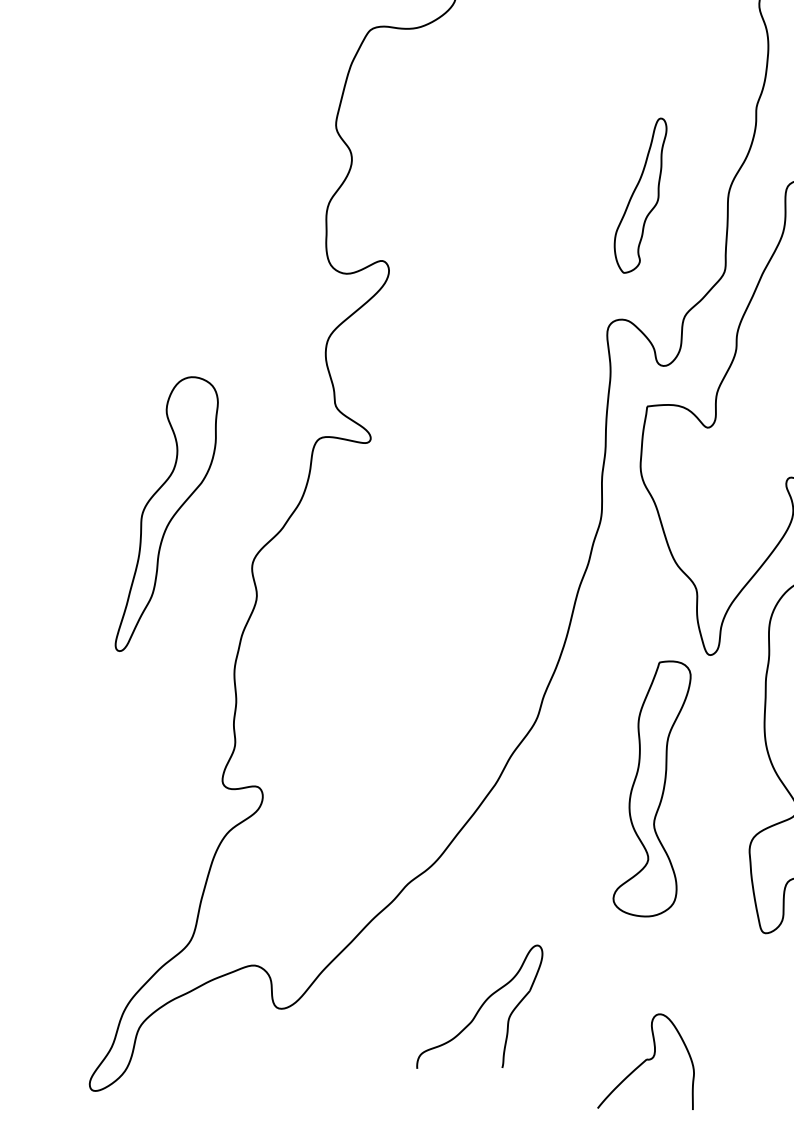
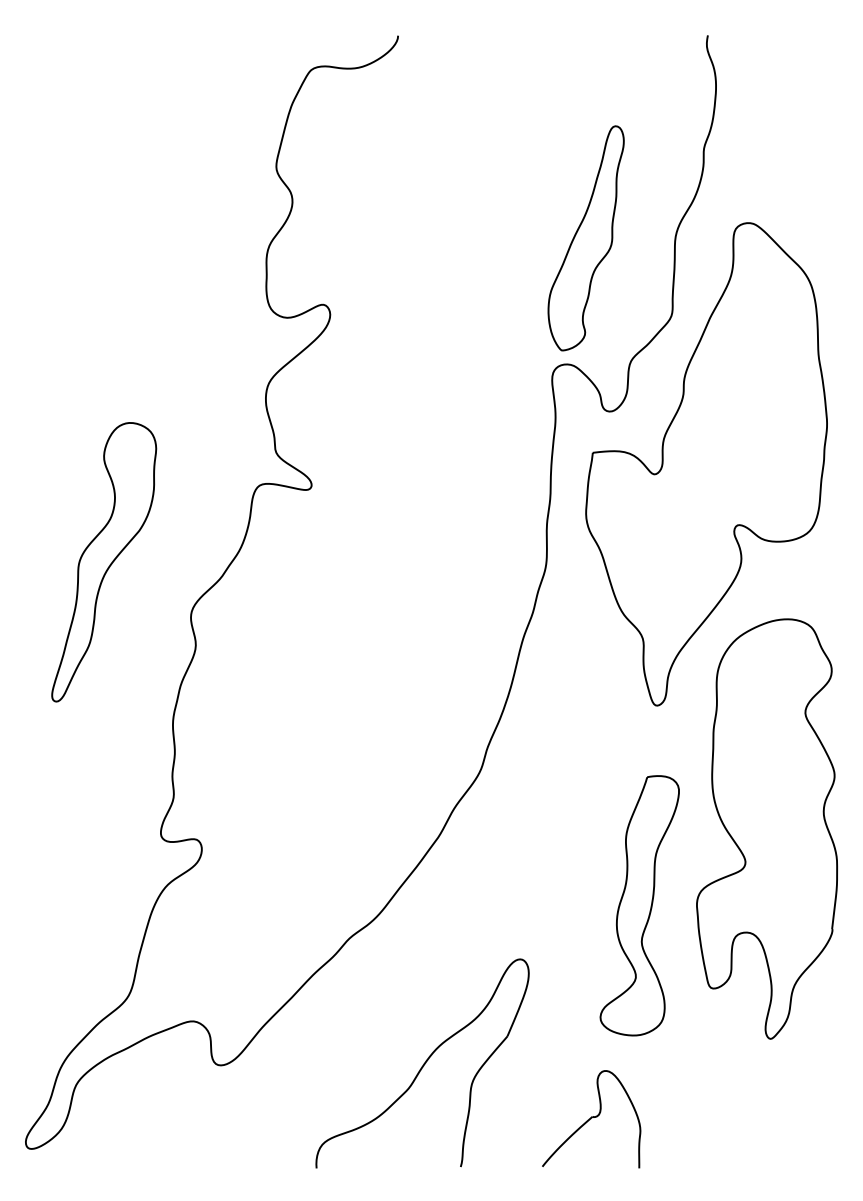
part: (640, 195) -> (585, 238), size x1.43
part: (651, 788) -> (639, 905), moved
part: (479, 1006) -> (422, 1063), size x1.67

